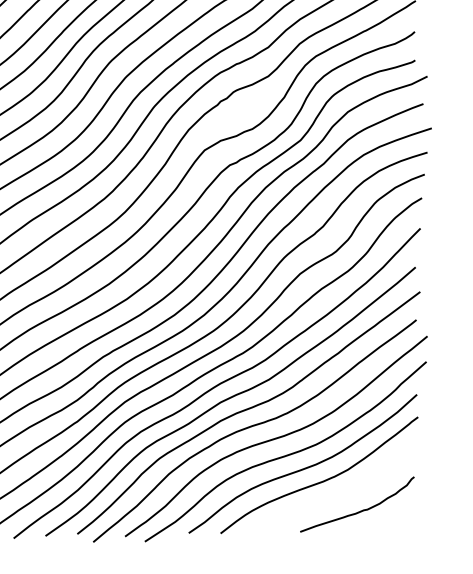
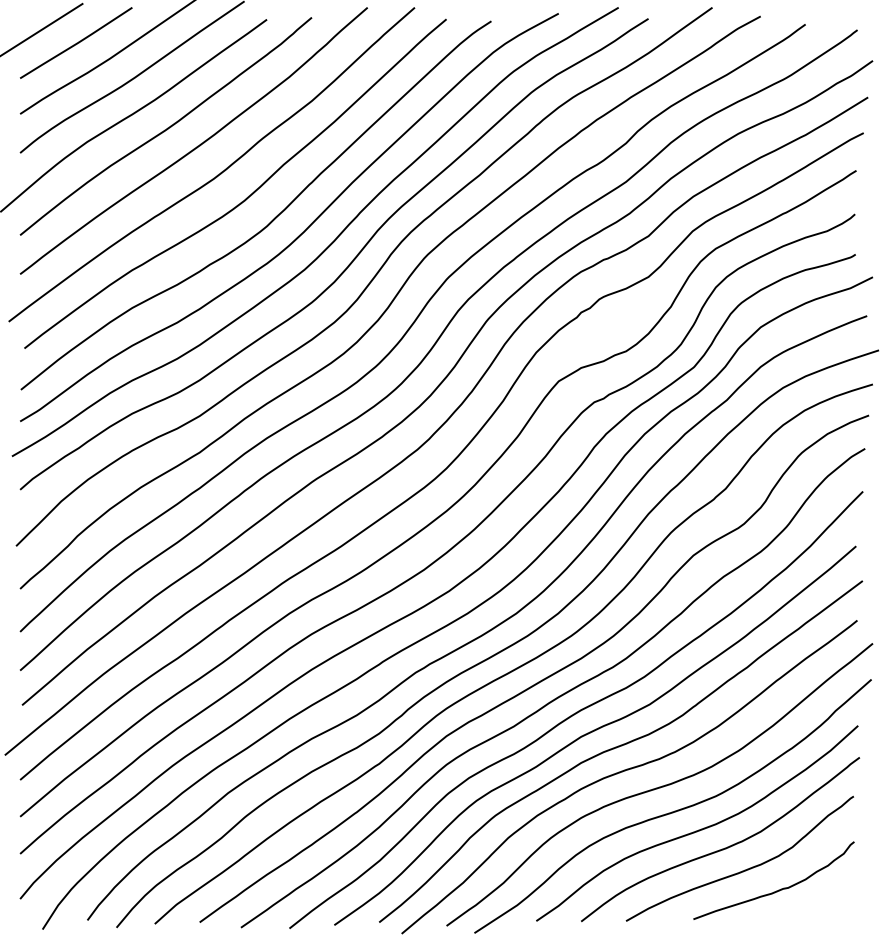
curve: (336, 496) -> (744, 869), added

